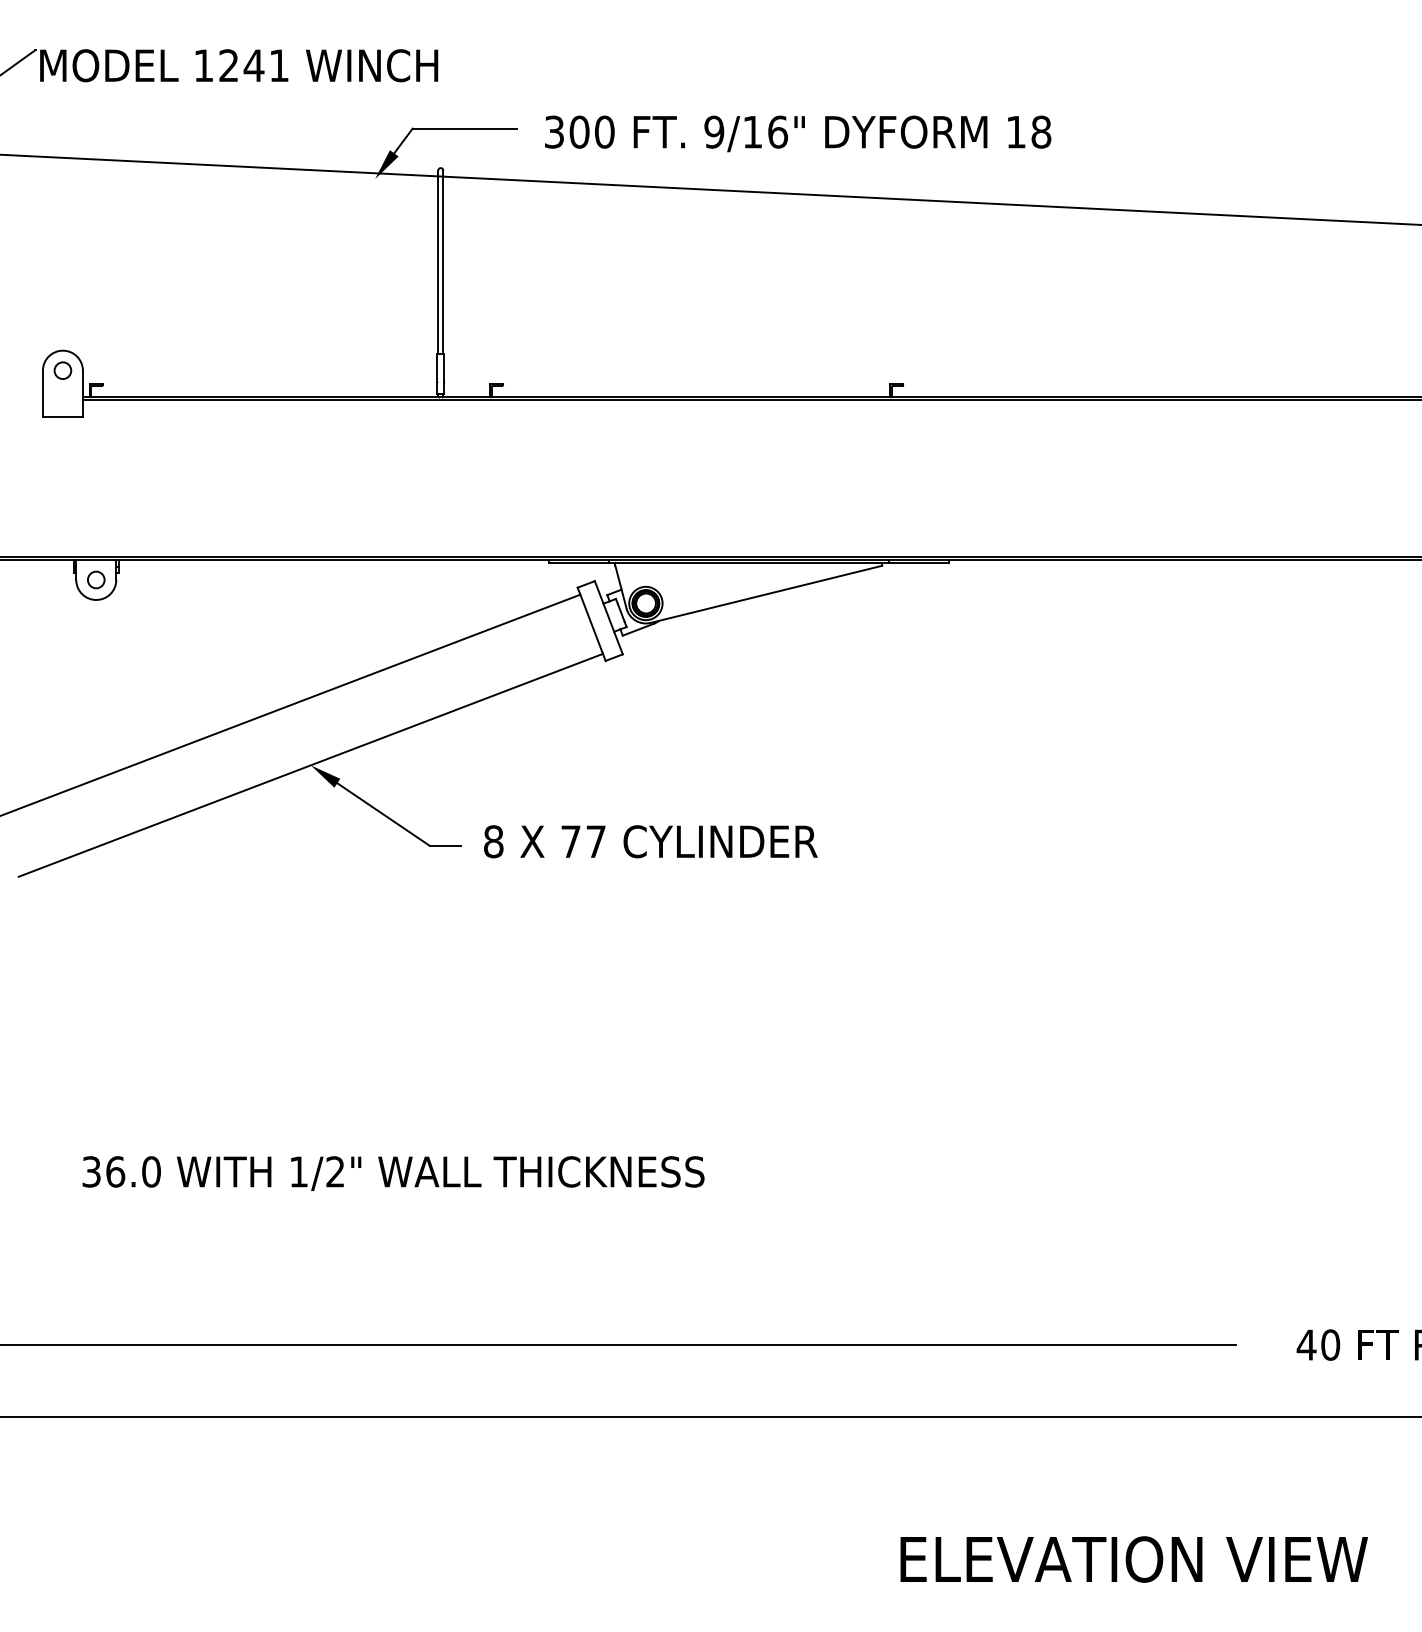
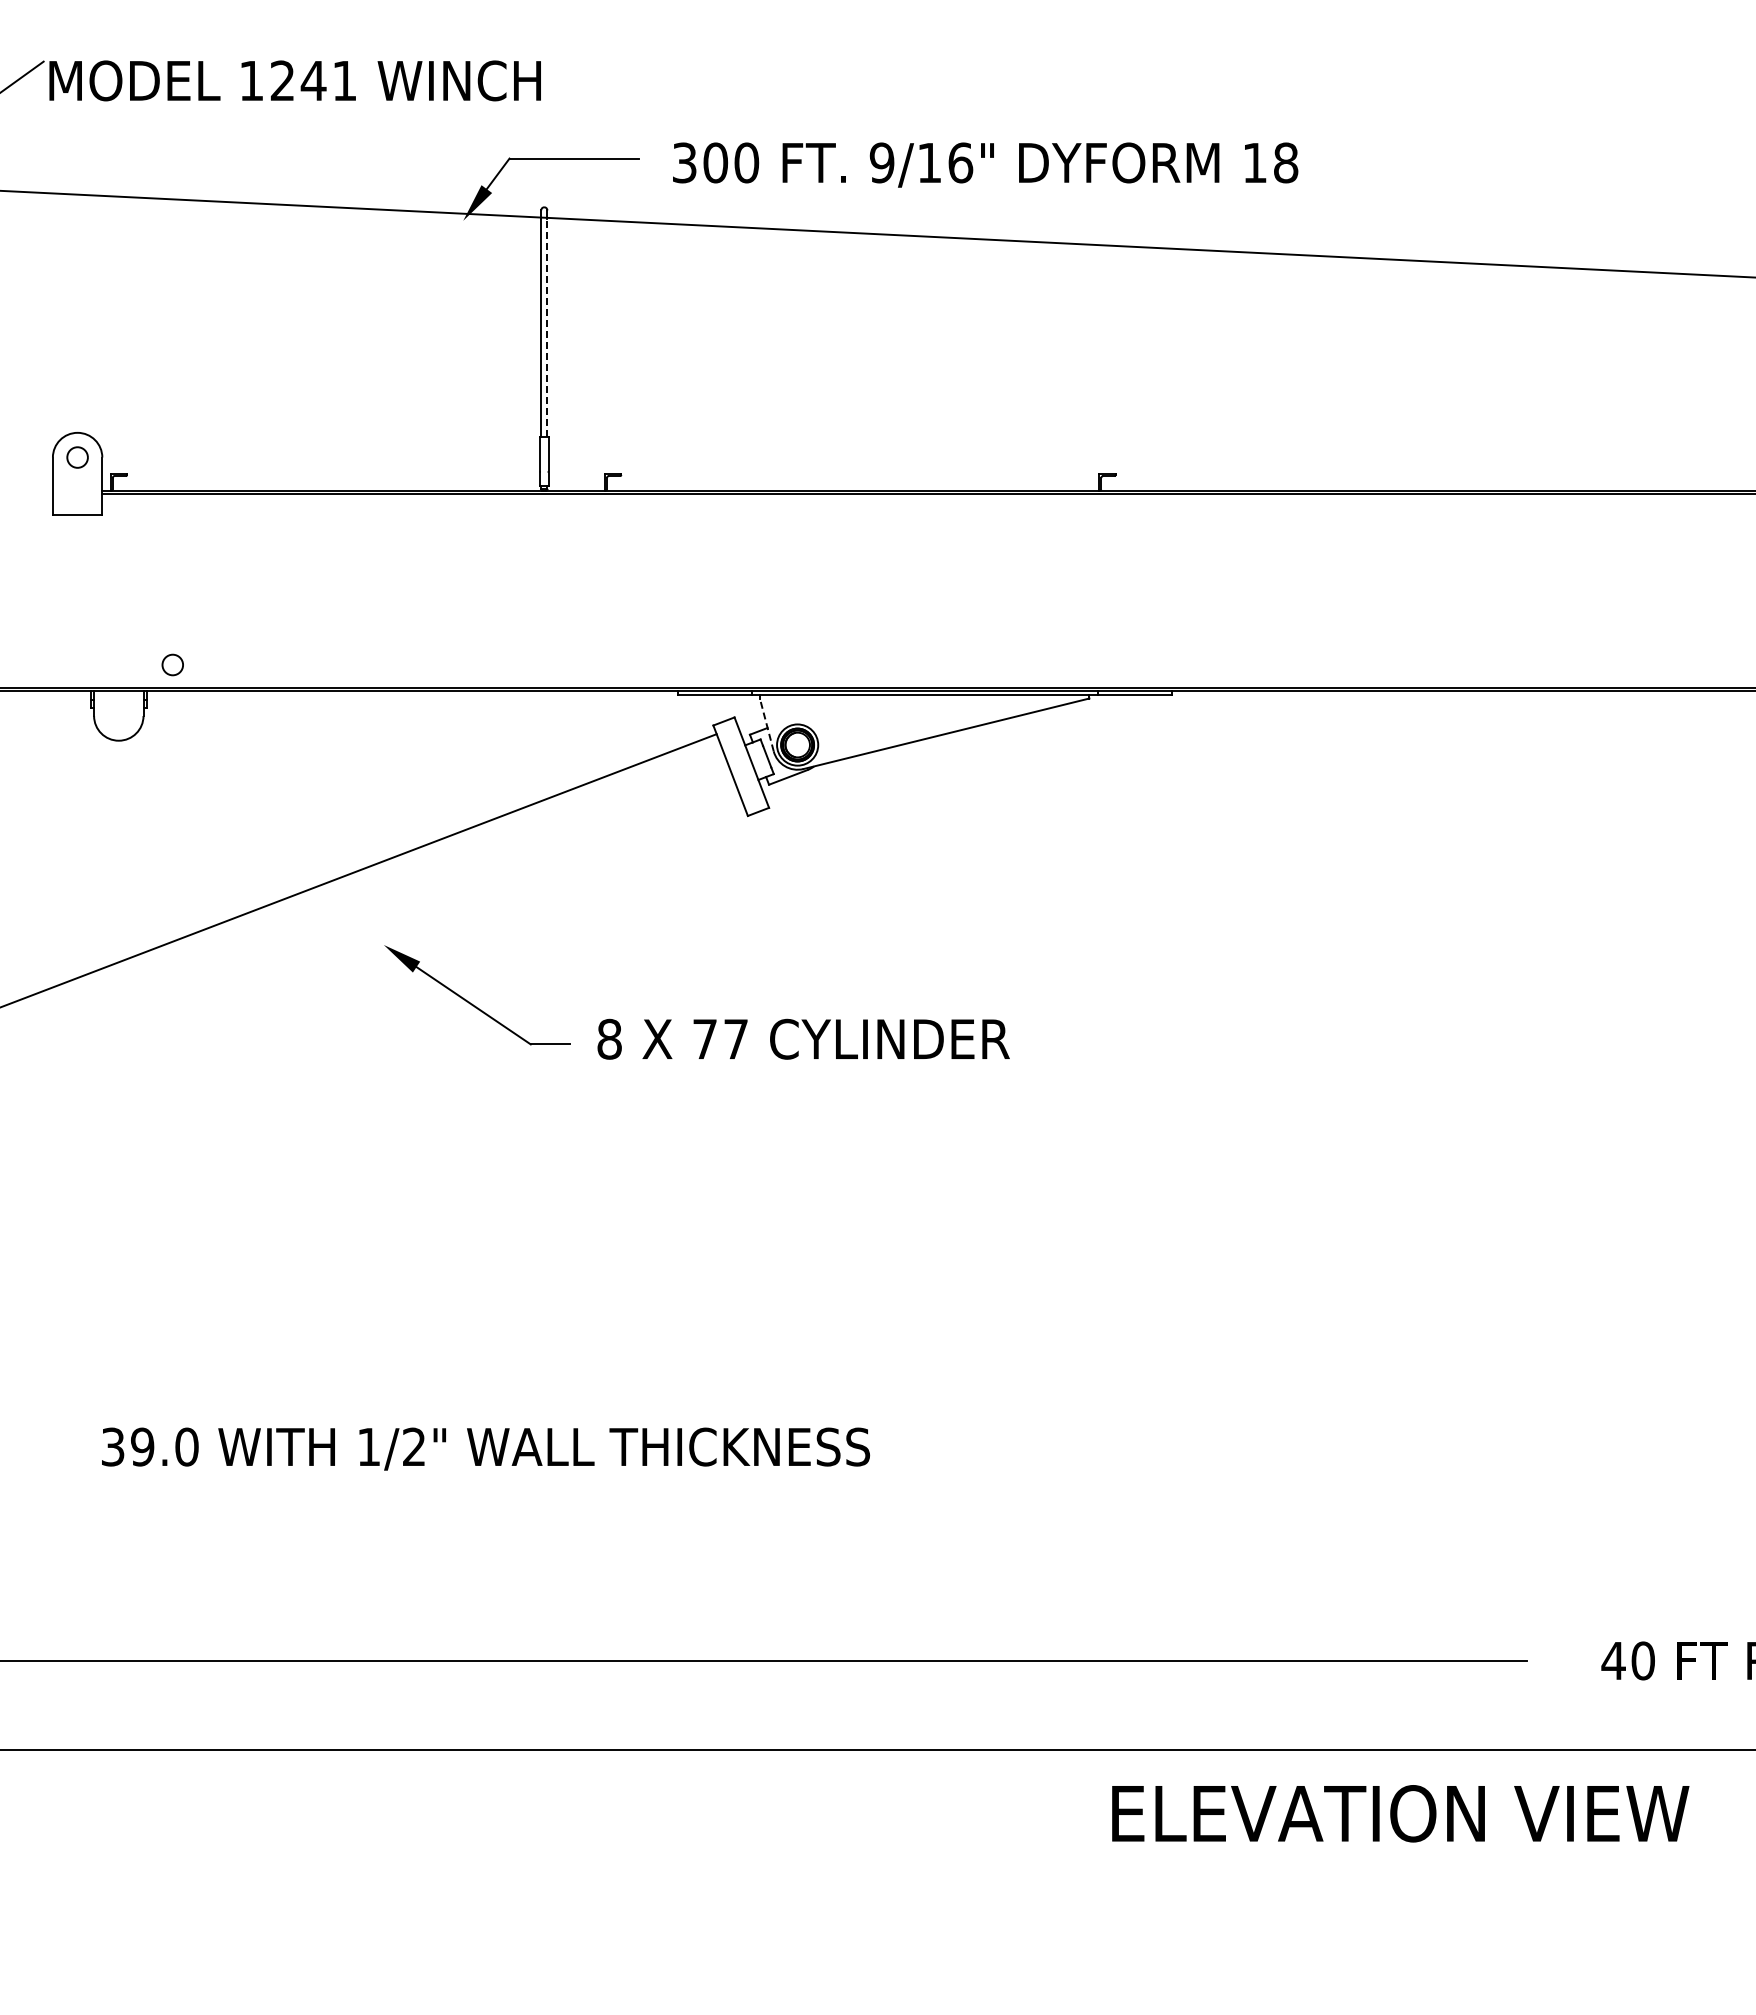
line: (443, 265) -> (547, 327), solid -> dashed
circle: (96, 579) -> (172, 664), moved
line: (620, 586) -> (766, 724), solid -> dashed
line: (310, 764) -> (383, 944), removed
text: (115, 1171) -> (142, 1446), 36.0 -> 39.0
text: (1134, 1559) -> (1400, 1813), moved

